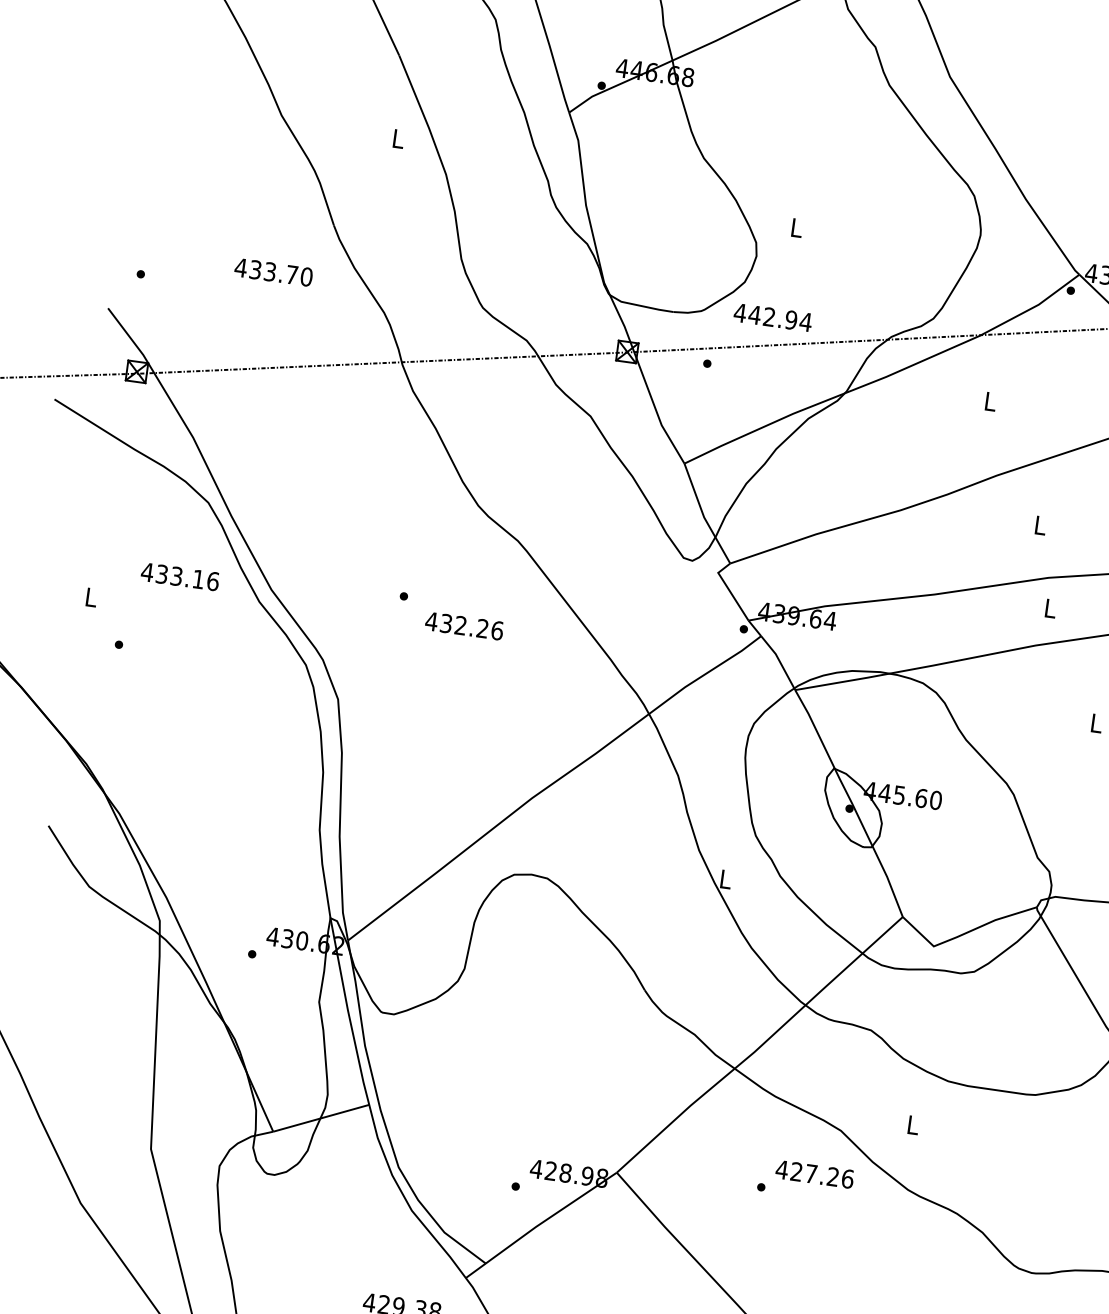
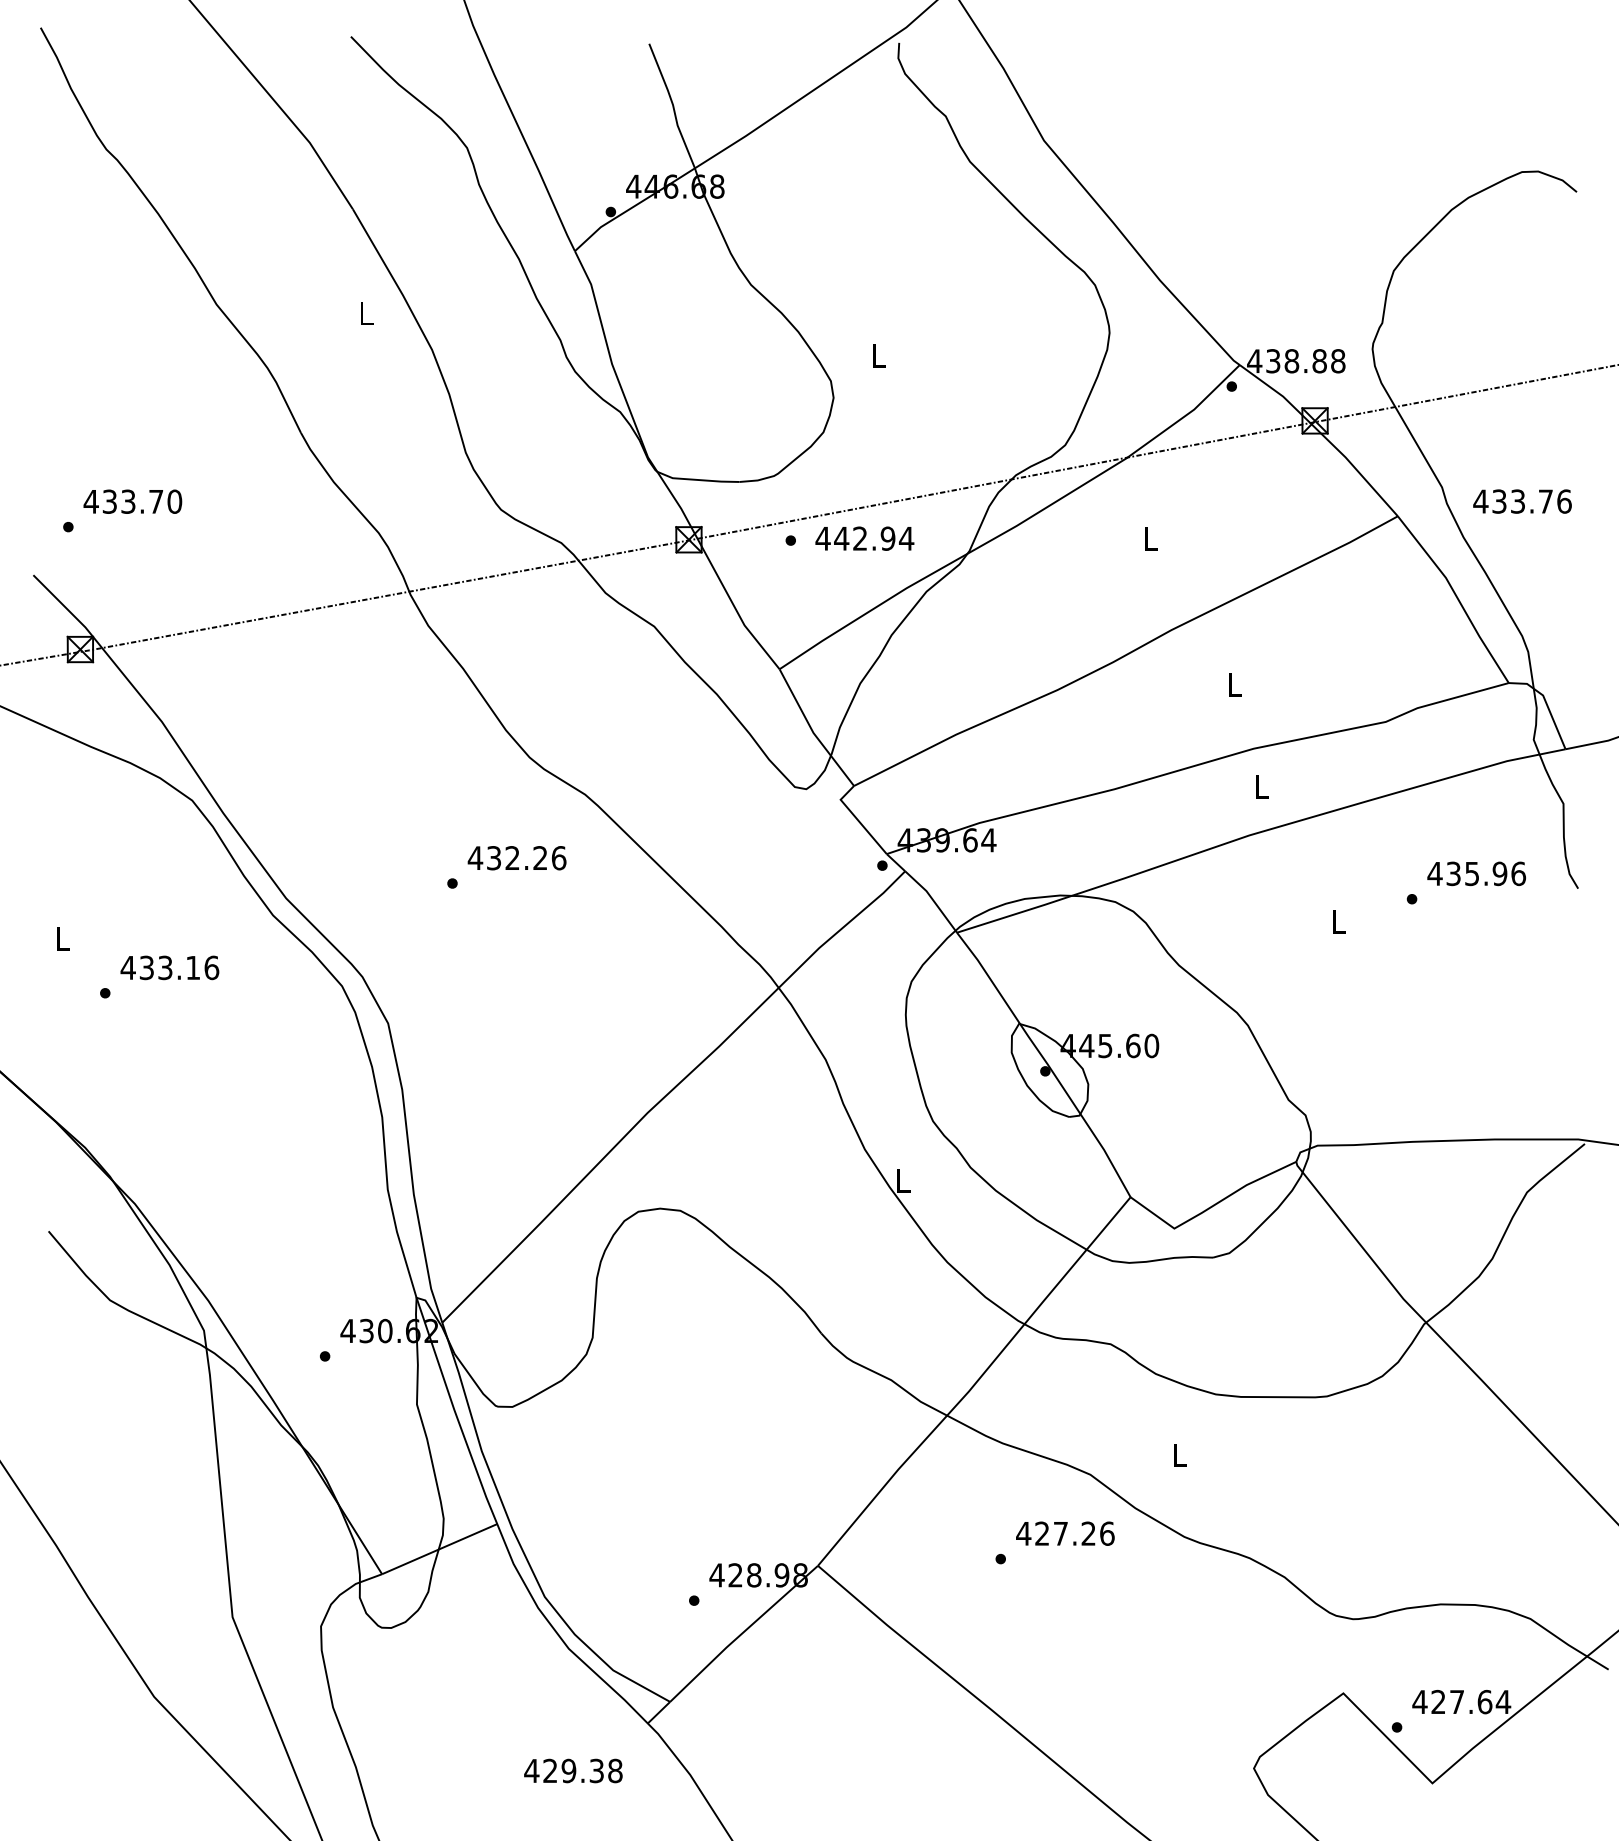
text: (273, 272) -> (132, 501), moved
text: (772, 317) -> (864, 538), moved
text: (179, 576) -> (169, 967), moved
text: (463, 626) -> (516, 858), moved

